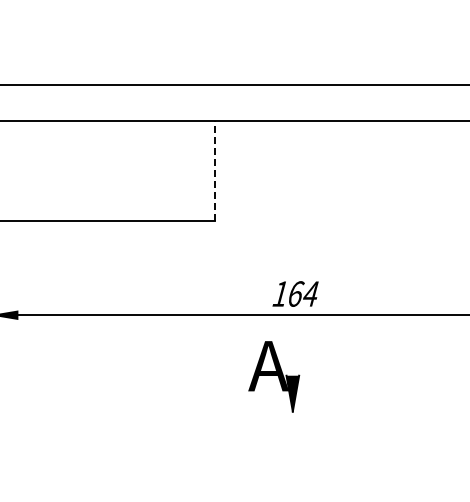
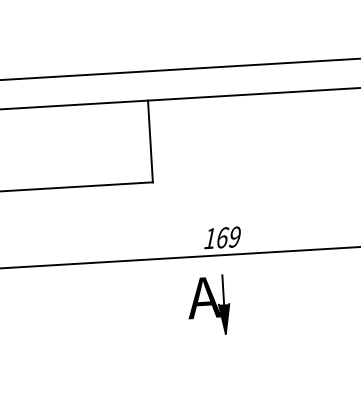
line: (214, 170) -> (150, 141), dashed -> solid
text: (310, 293) -> (234, 236), 164 -> 169
line: (292, 357) -> (222, 289), added

